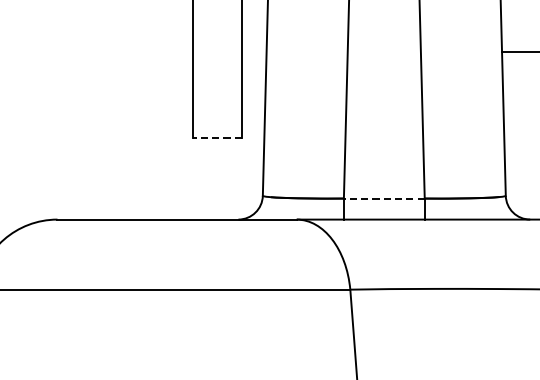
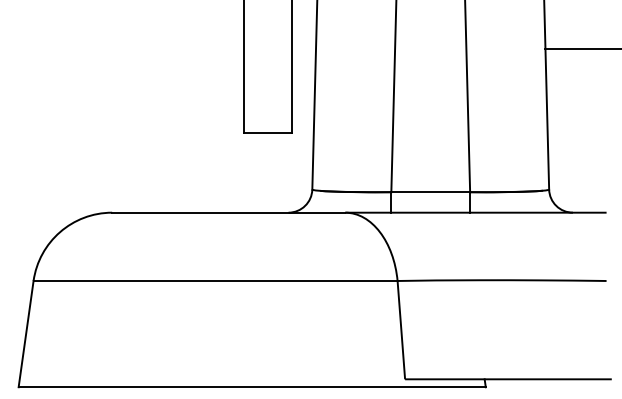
line: (217, 138) -> (268, 133), dashed -> solid
line: (384, 198) -> (430, 192), dashed -> solid

